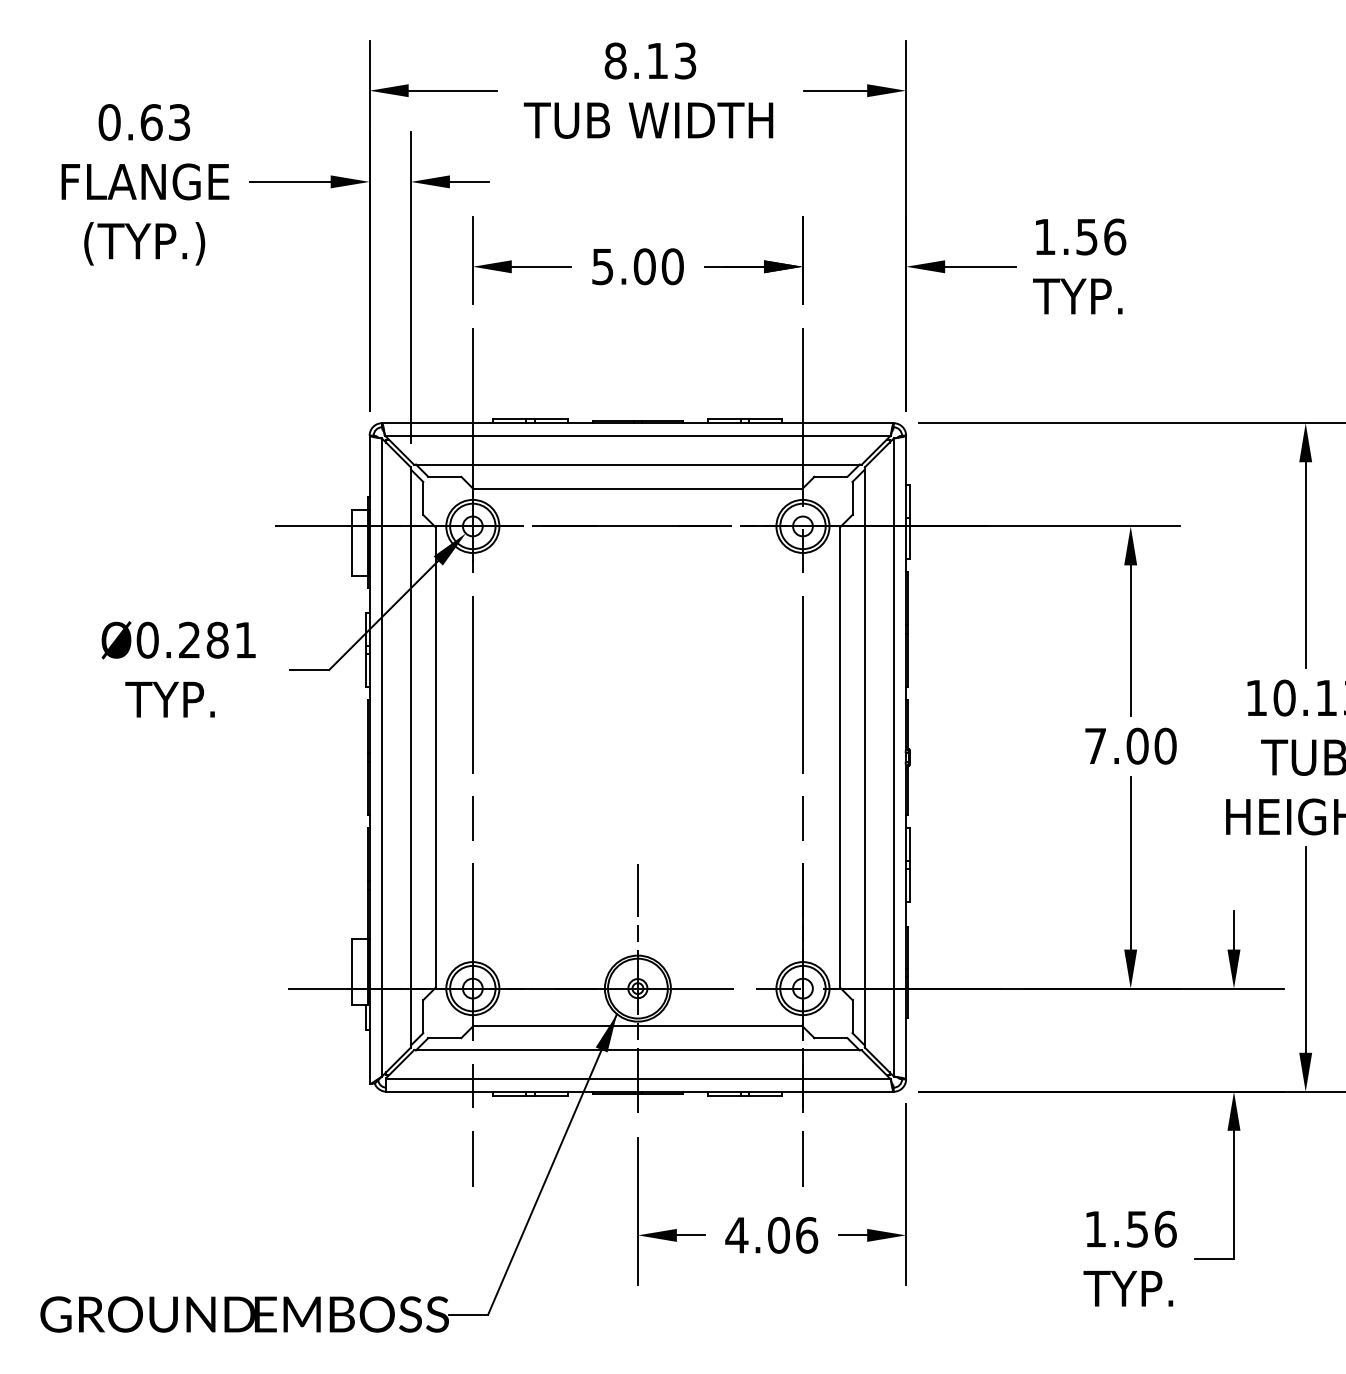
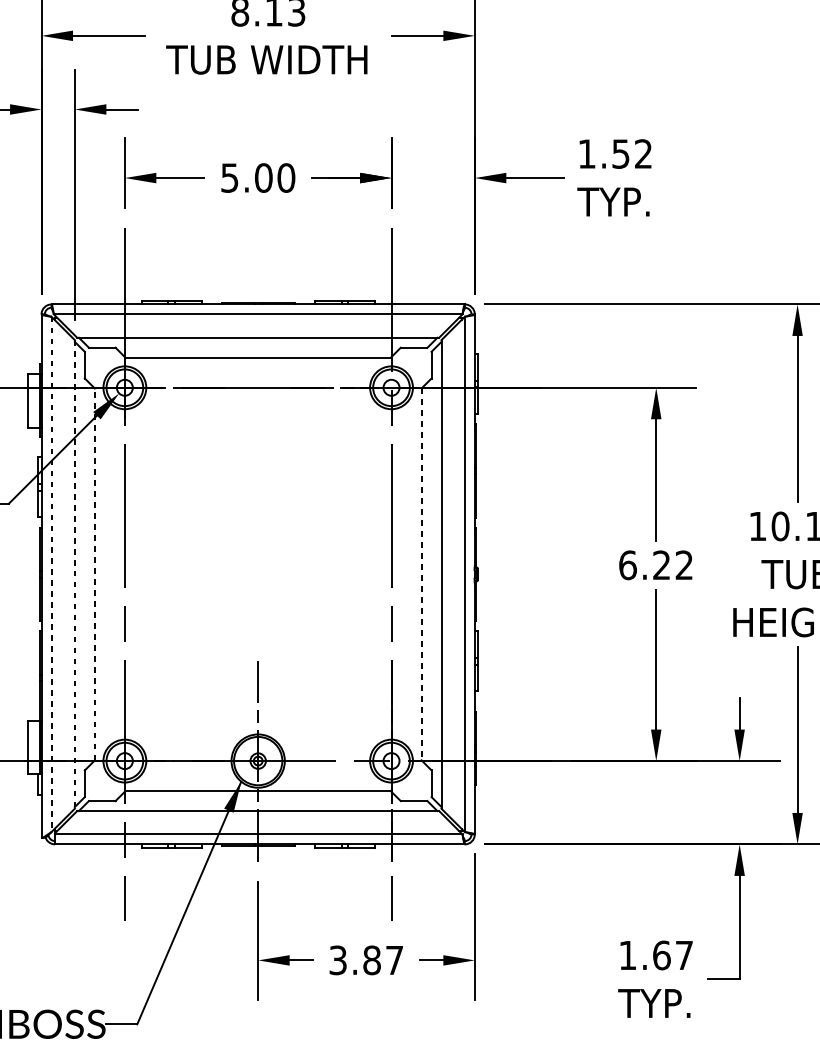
text: (1115, 236) -> (643, 153), 1.56 -> 1.52
text: (1130, 745) -> (656, 564), 7.00 -> 6.22
line: (435, 757) -> (94, 574), solid -> dashed
line: (382, 758) -> (51, 575), solid -> dashed
line: (410, 758) -> (74, 575), solid -> dashed
line: (840, 758) -> (421, 575), solid -> dashed
text: (1151, 1228) -> (673, 954), 1.56 -> 1.67
text: (771, 1235) -> (366, 960), 4.06 -> 3.87

